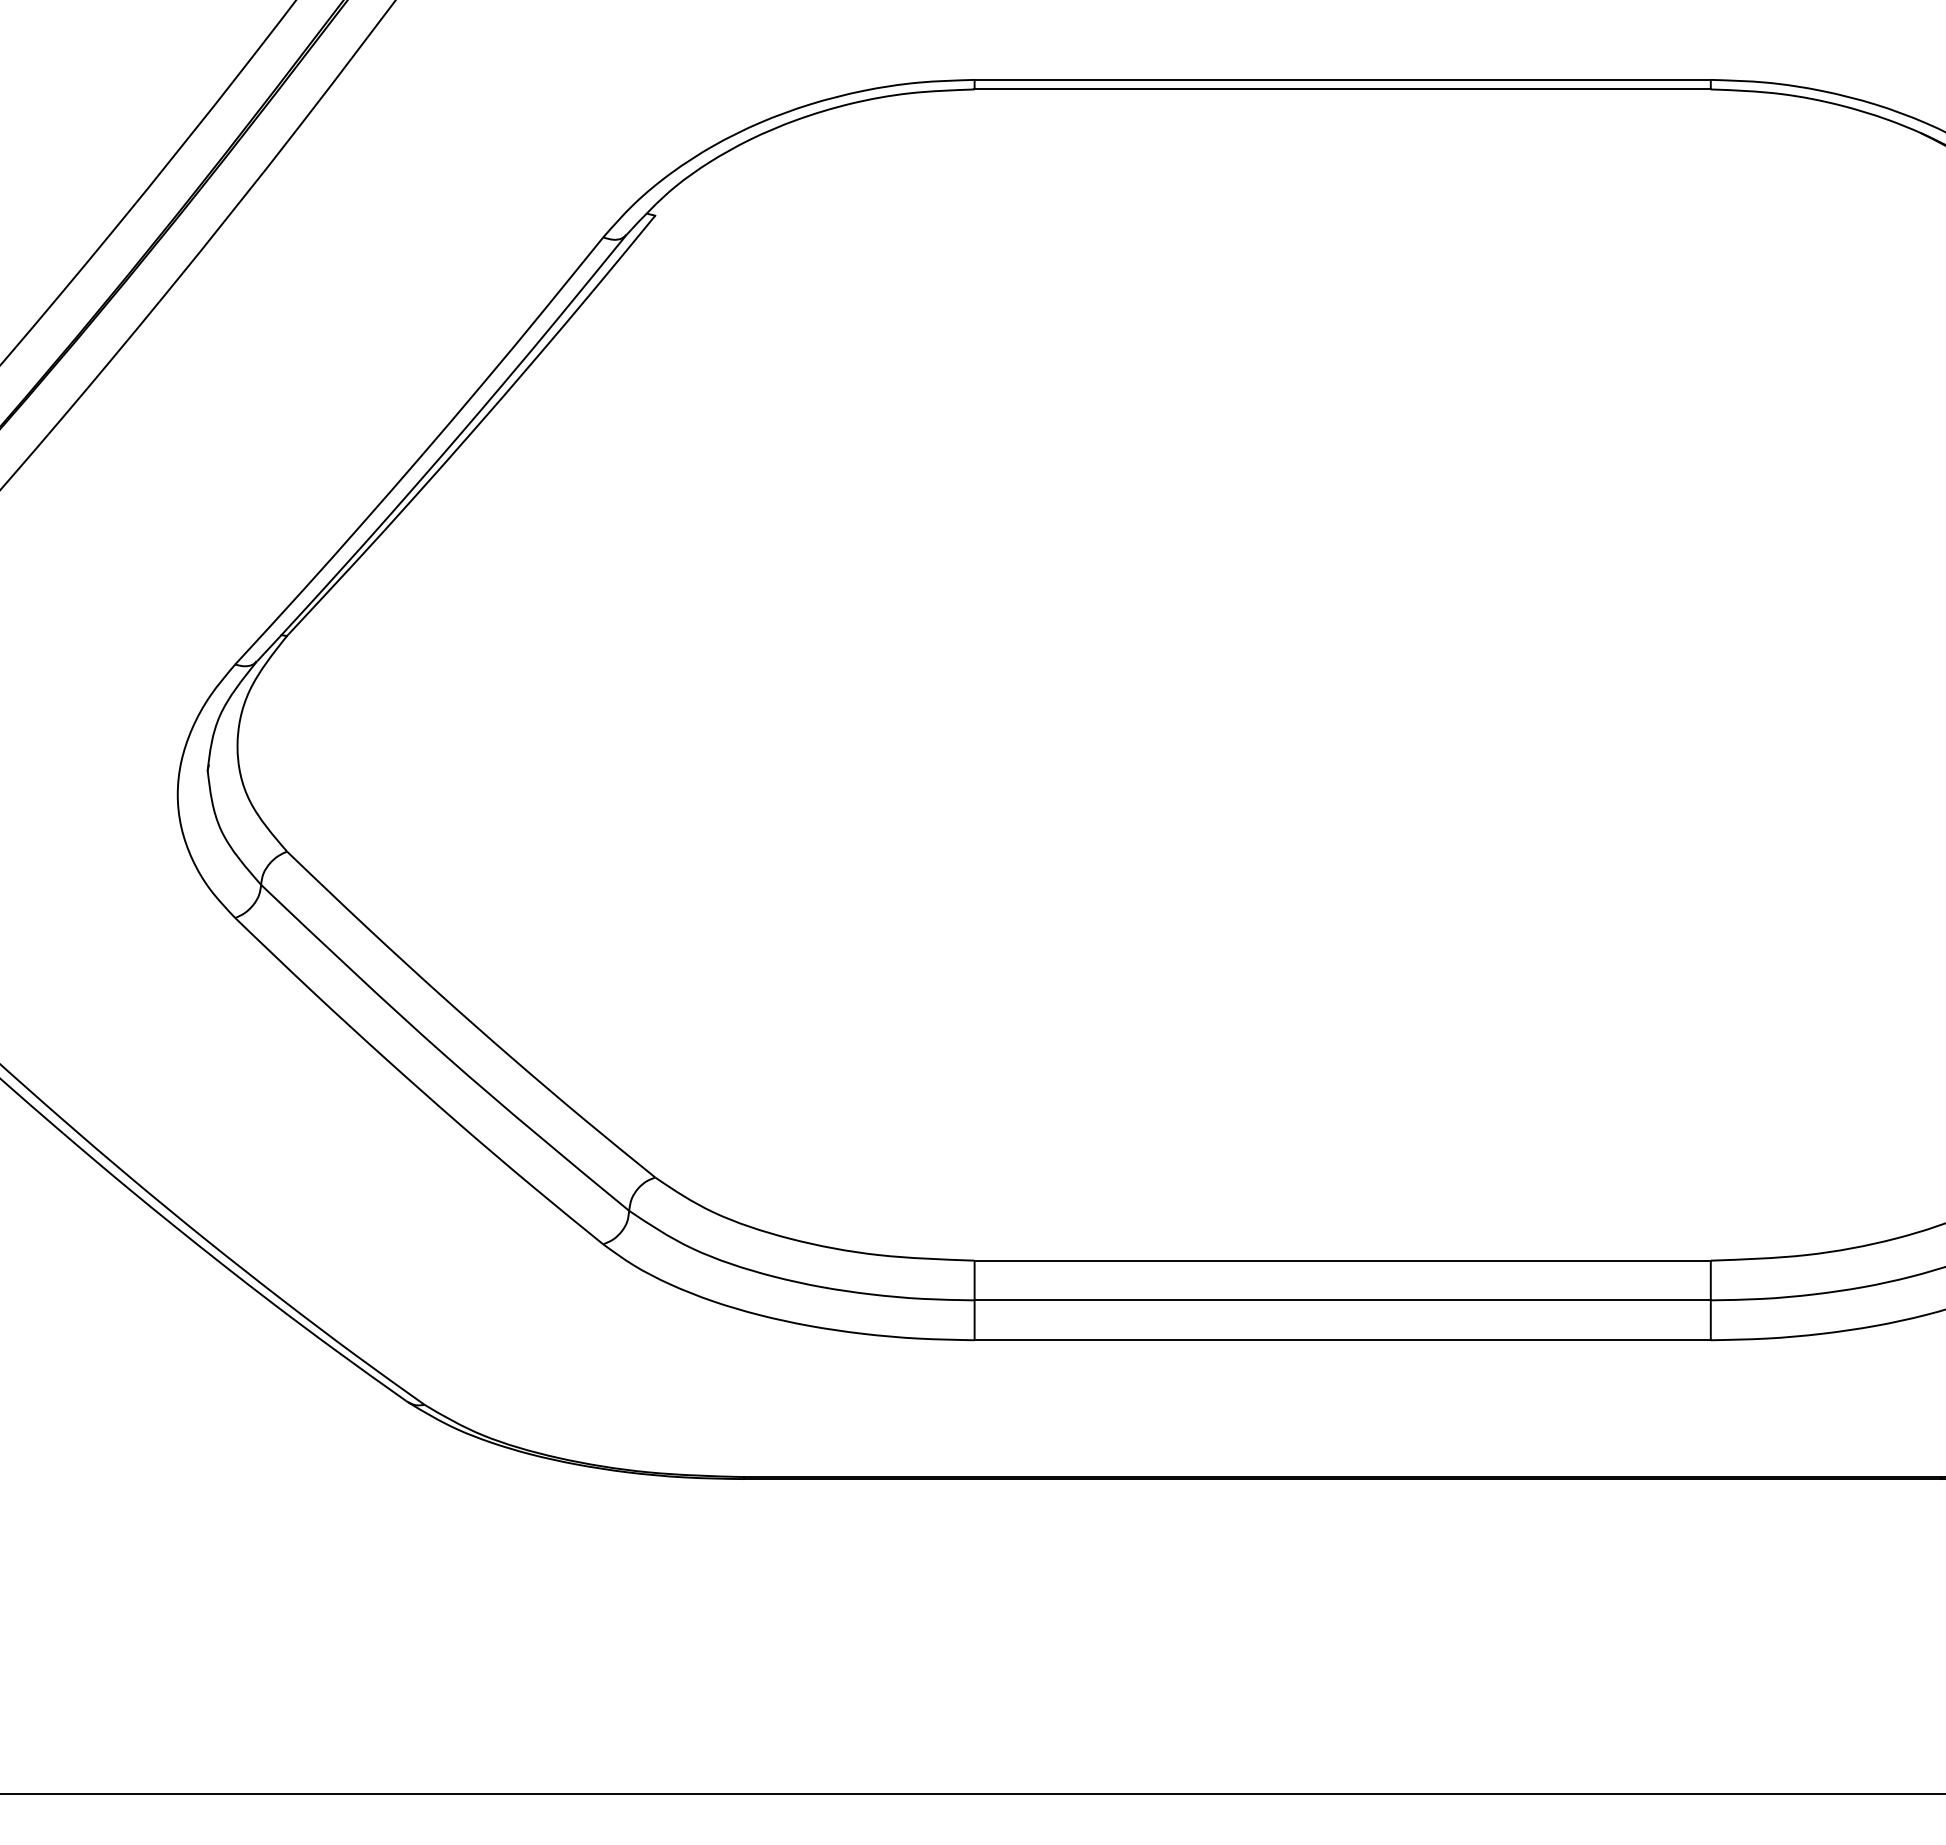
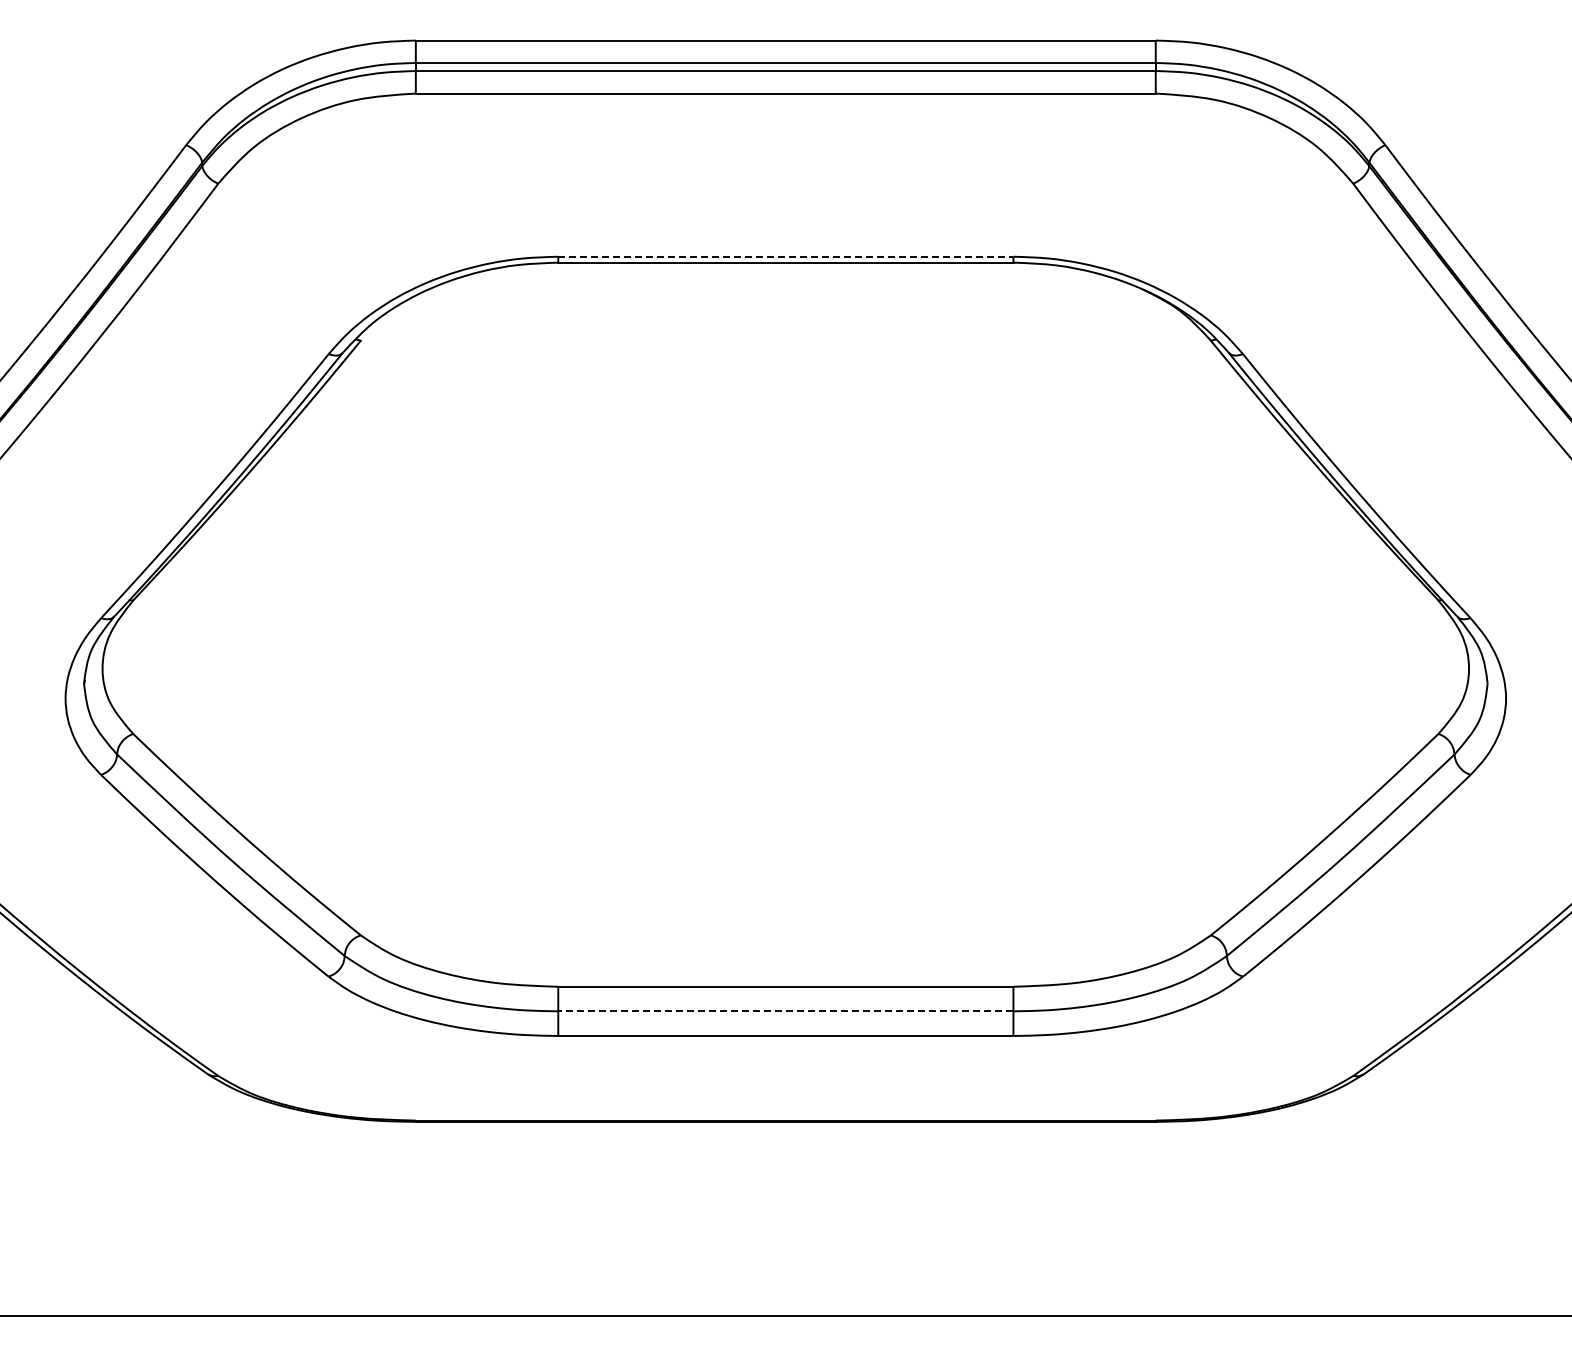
line: (1342, 79) -> (785, 256), solid -> dashed
line: (1342, 1300) -> (785, 1011), solid -> dashed

